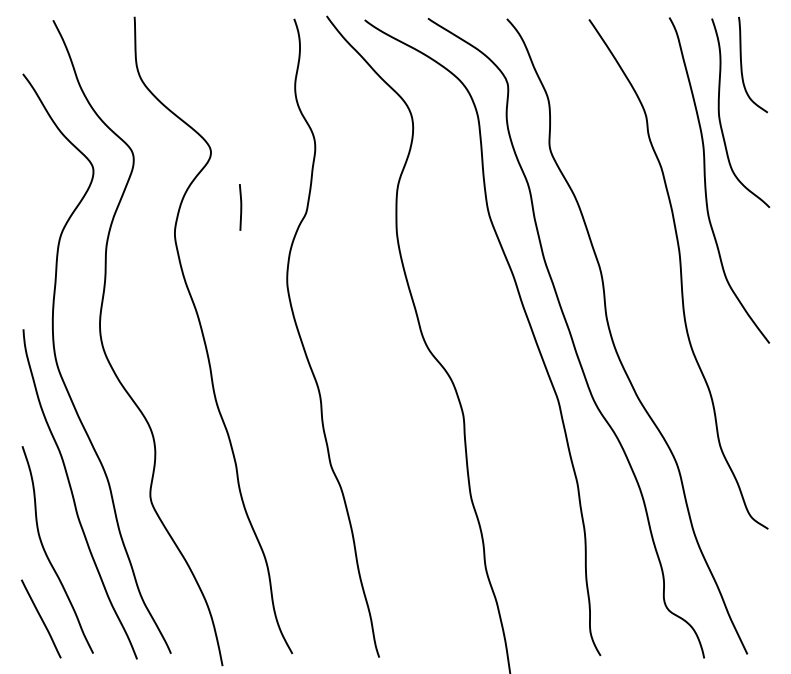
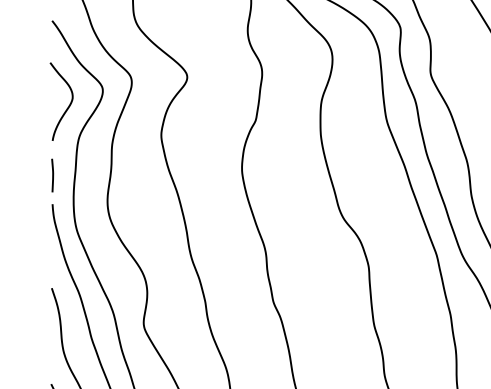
curve: (44, 194) -> (67, 107), added
line: (240, 207) -> (52, 175), moved

